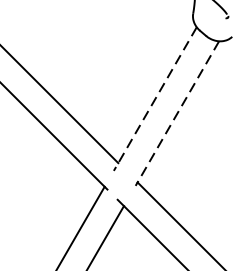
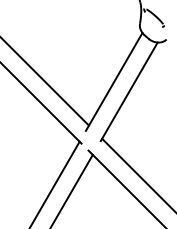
line: (155, 98) -> (114, 81), dashed -> solid
line: (177, 113) -> (129, 91), dashed -> solid

